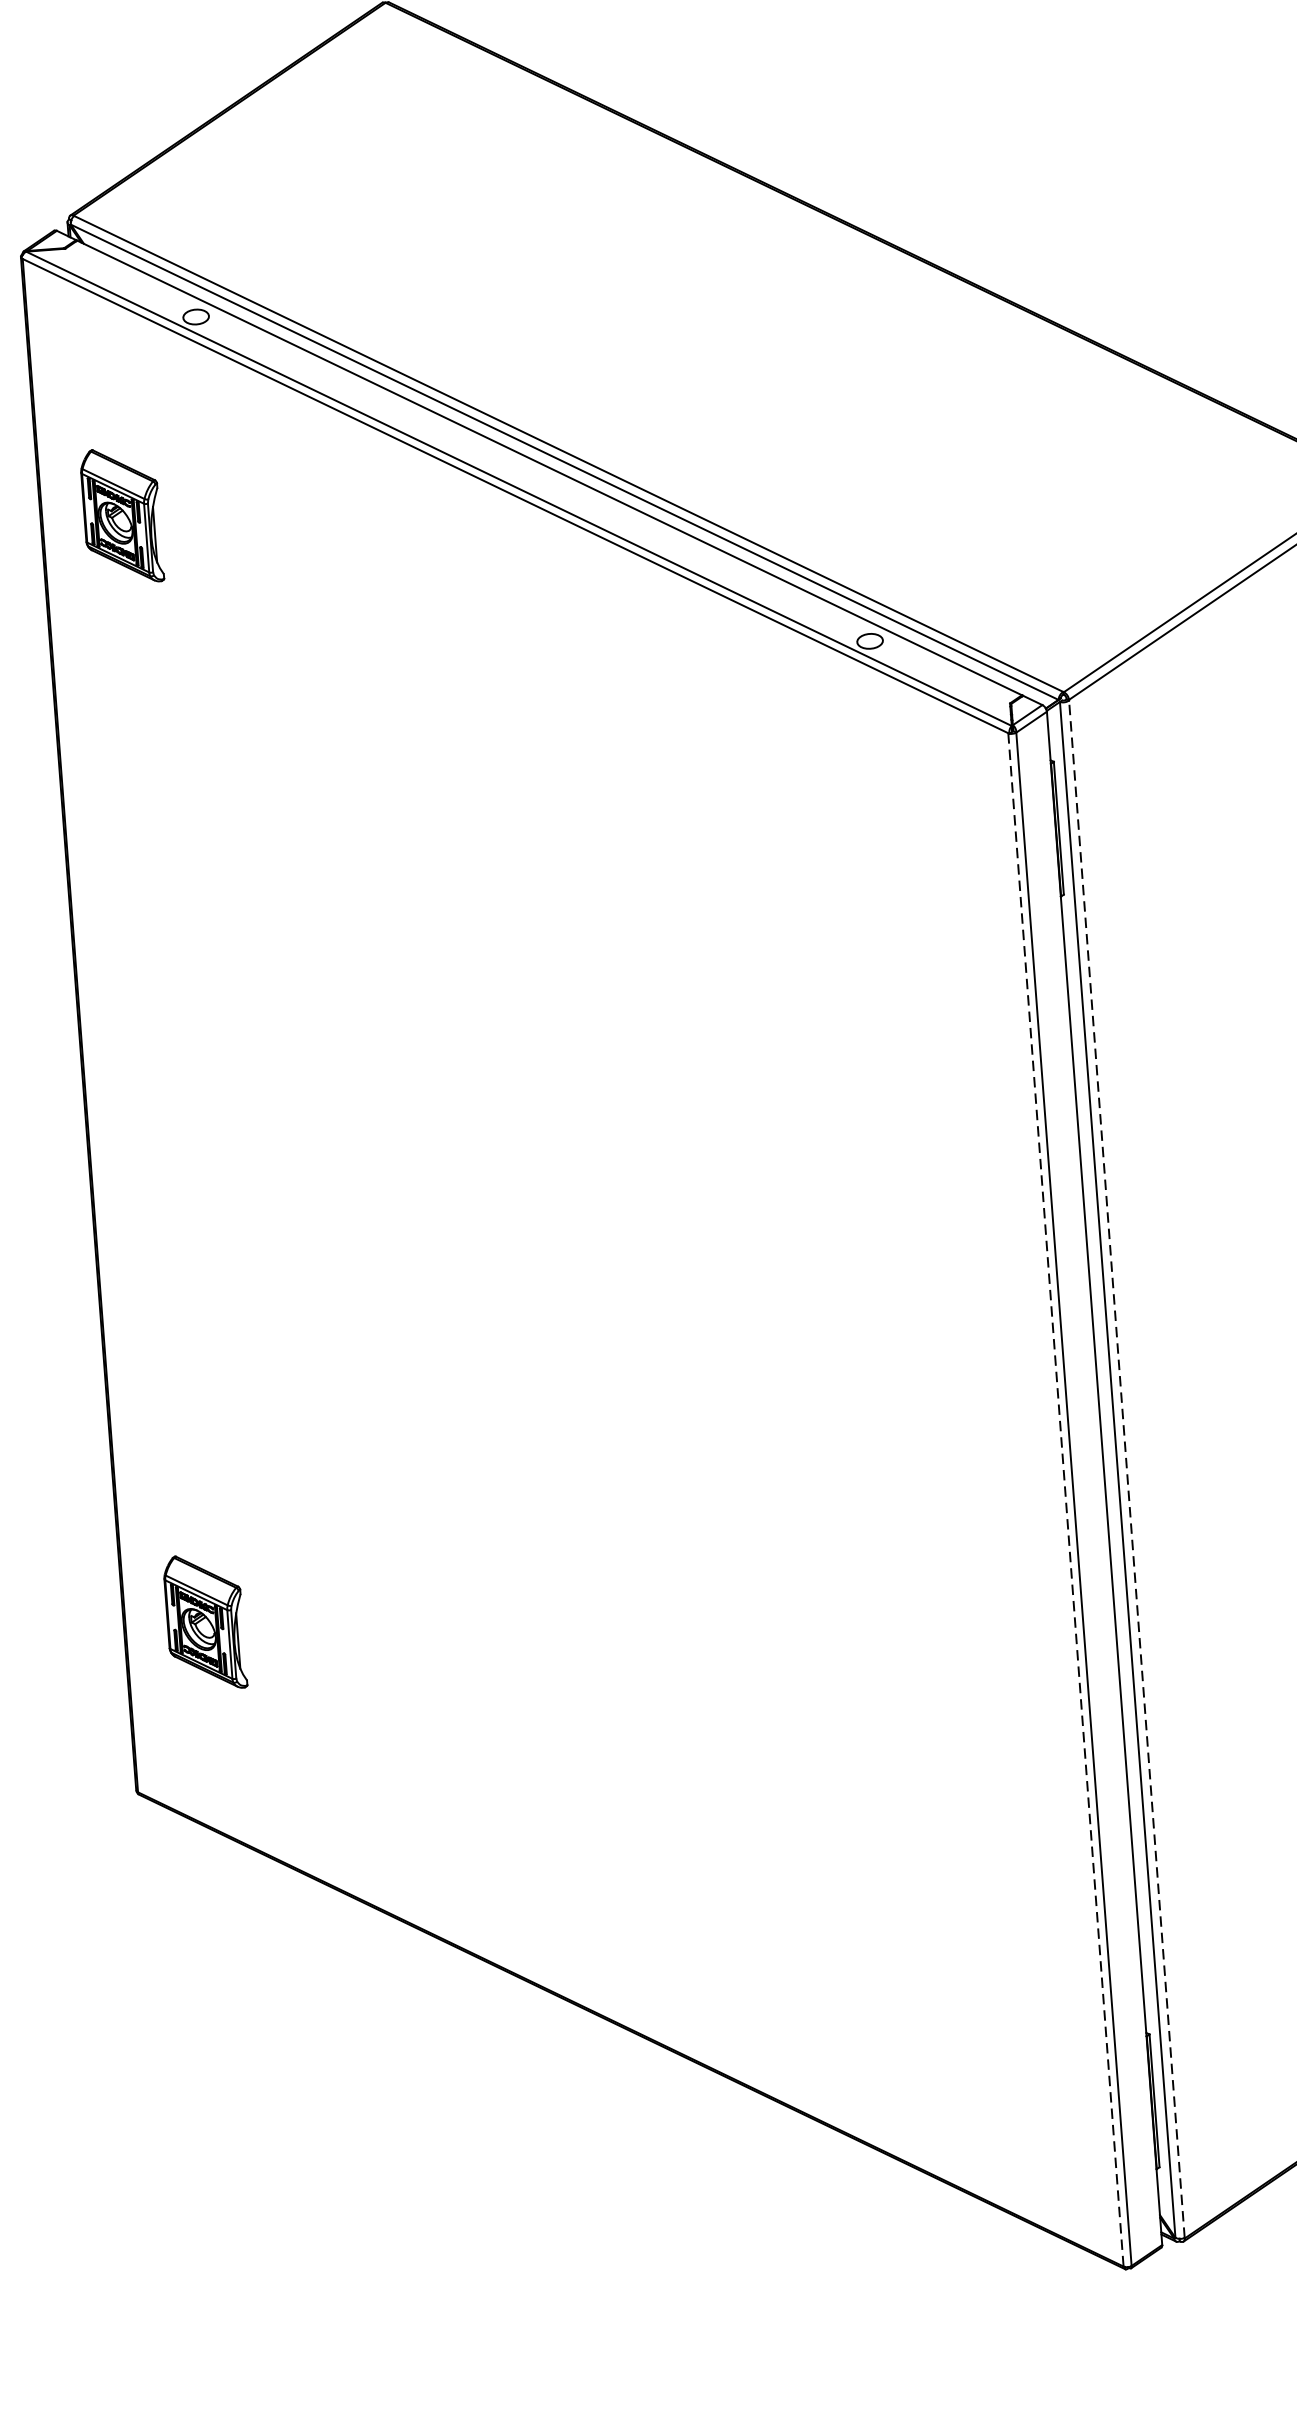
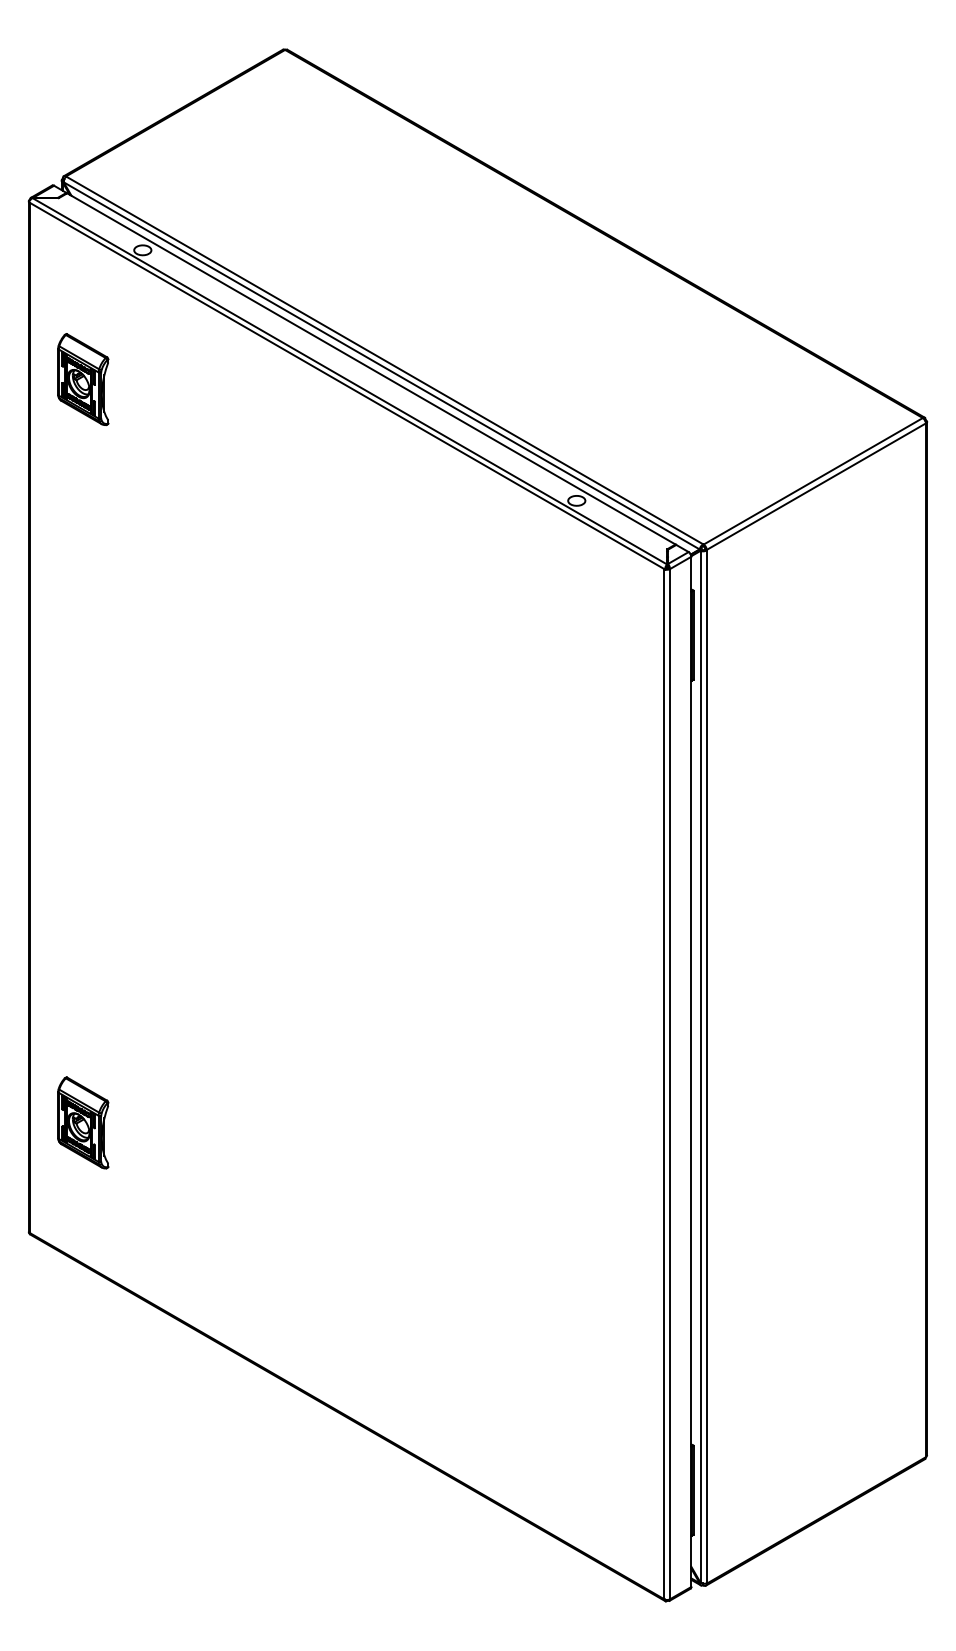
line: (1126, 1468) -> (706, 1066), dashed -> solid
line: (1065, 1500) -> (664, 1084), dashed -> solid

